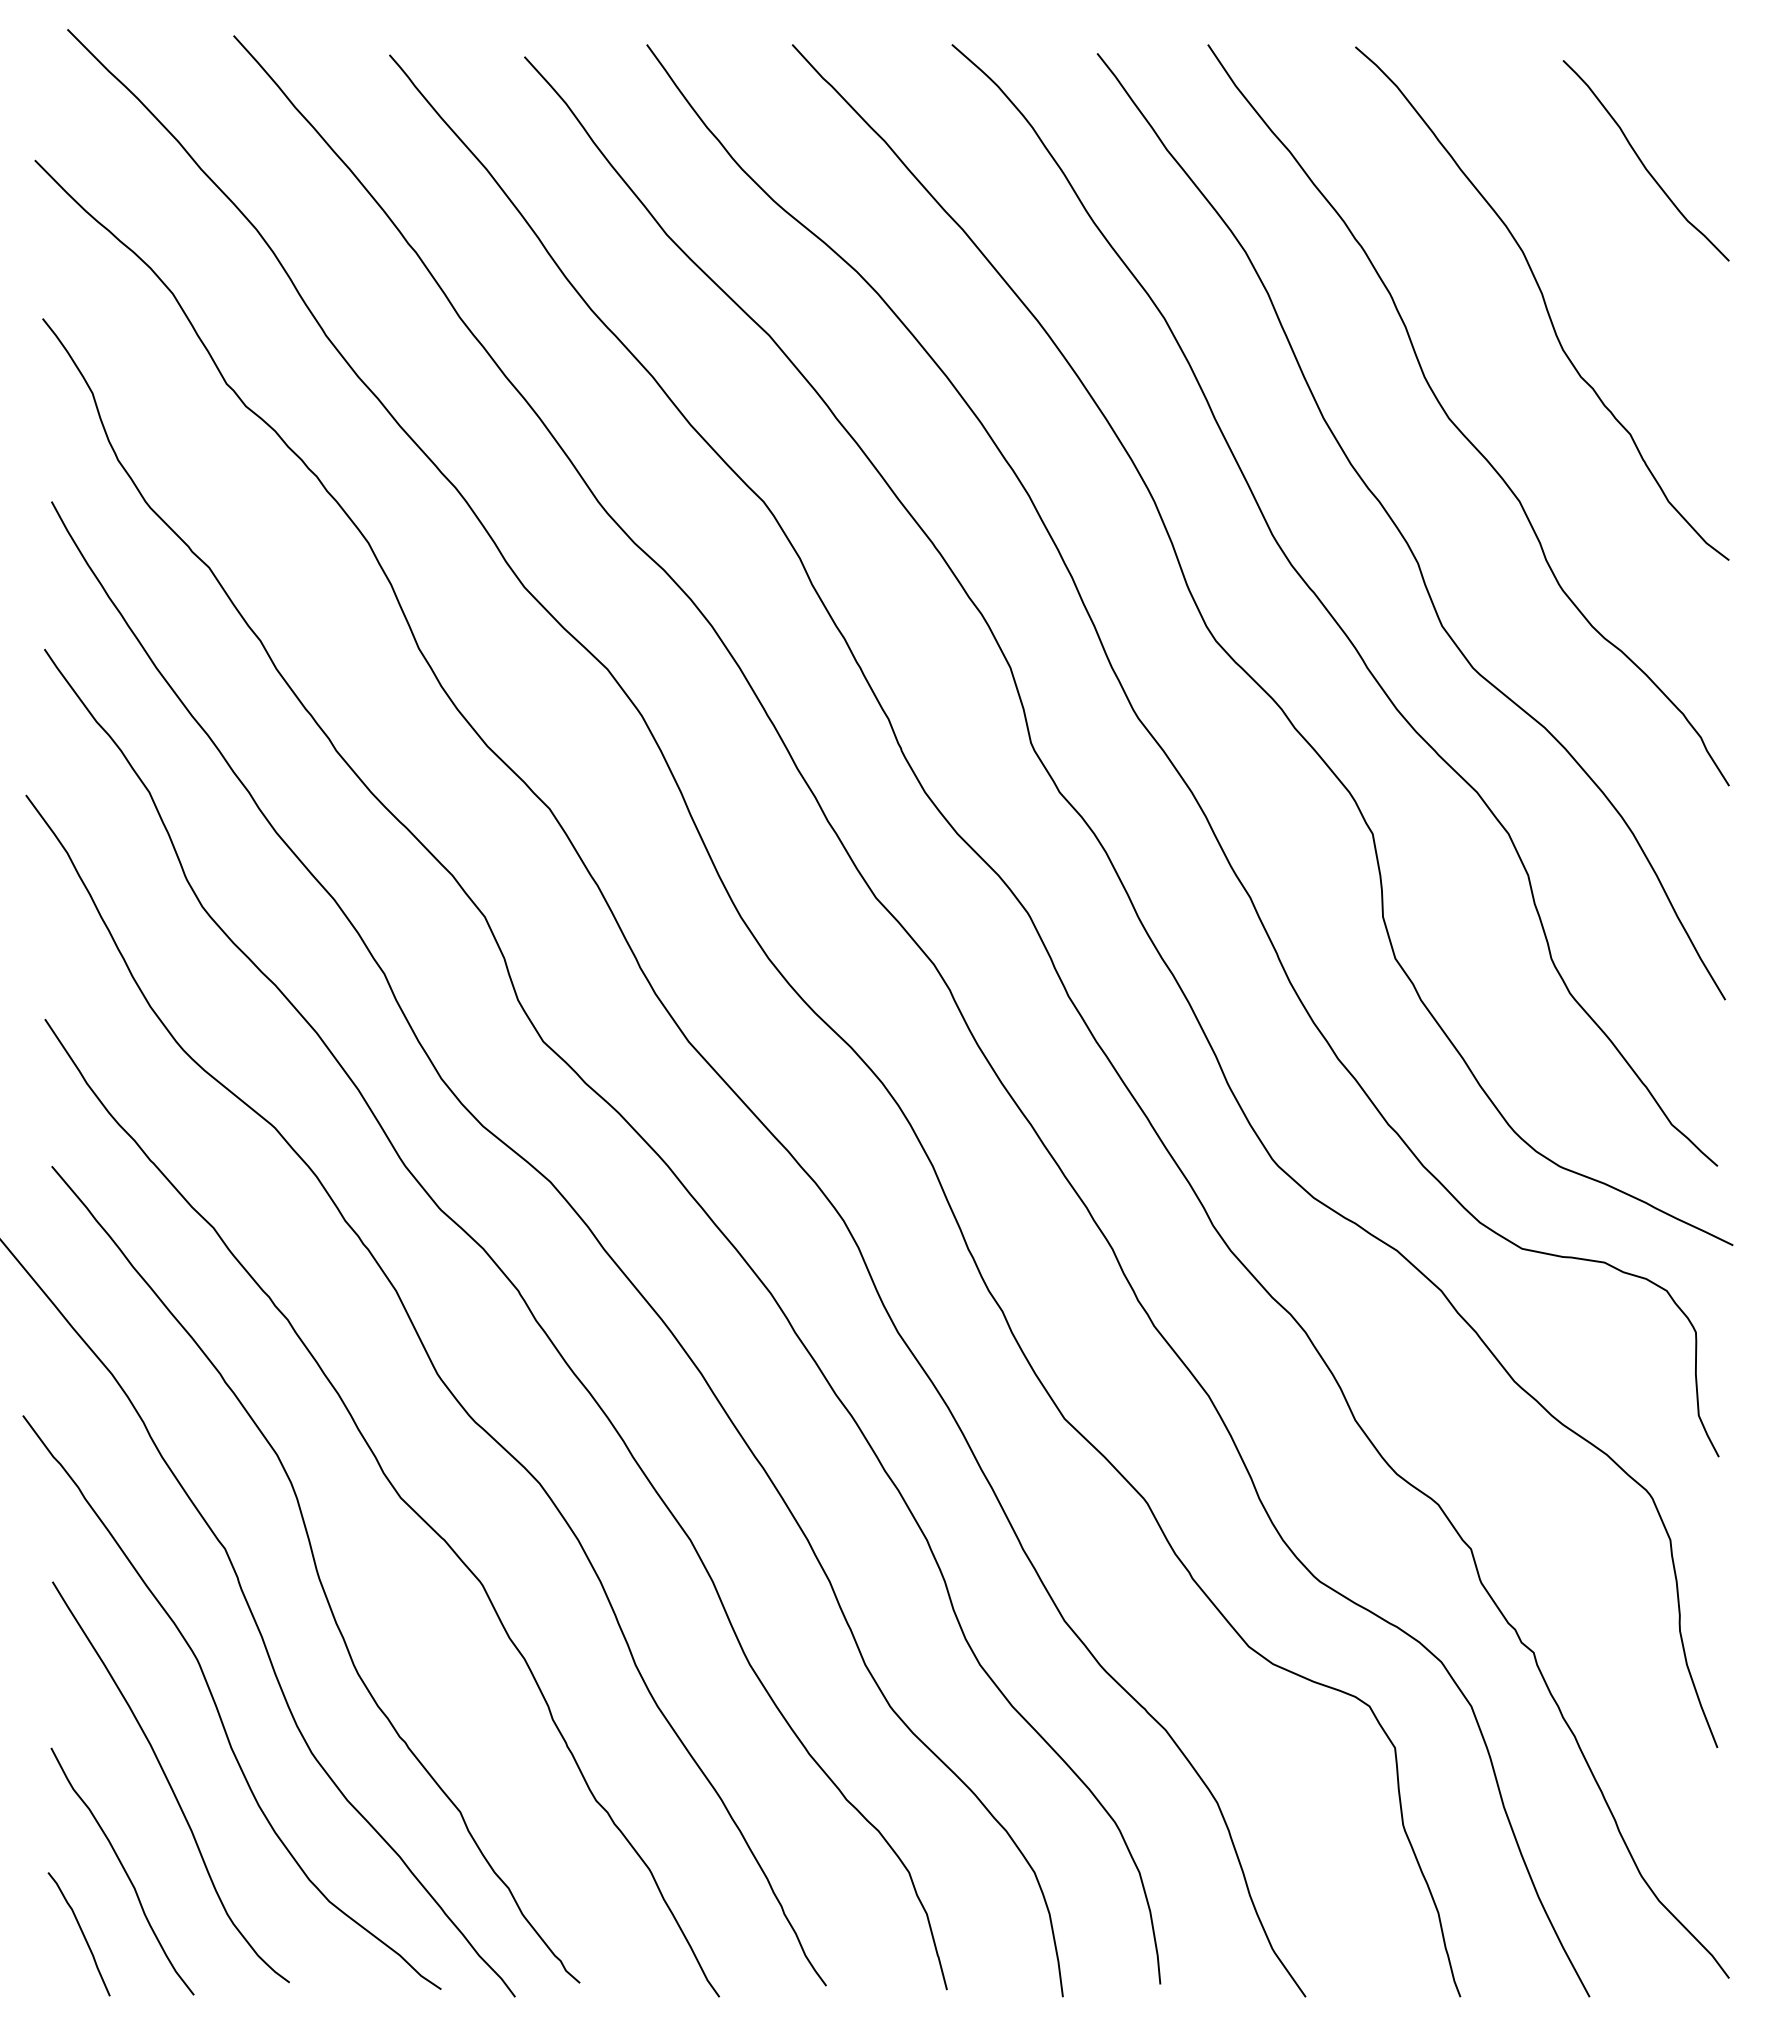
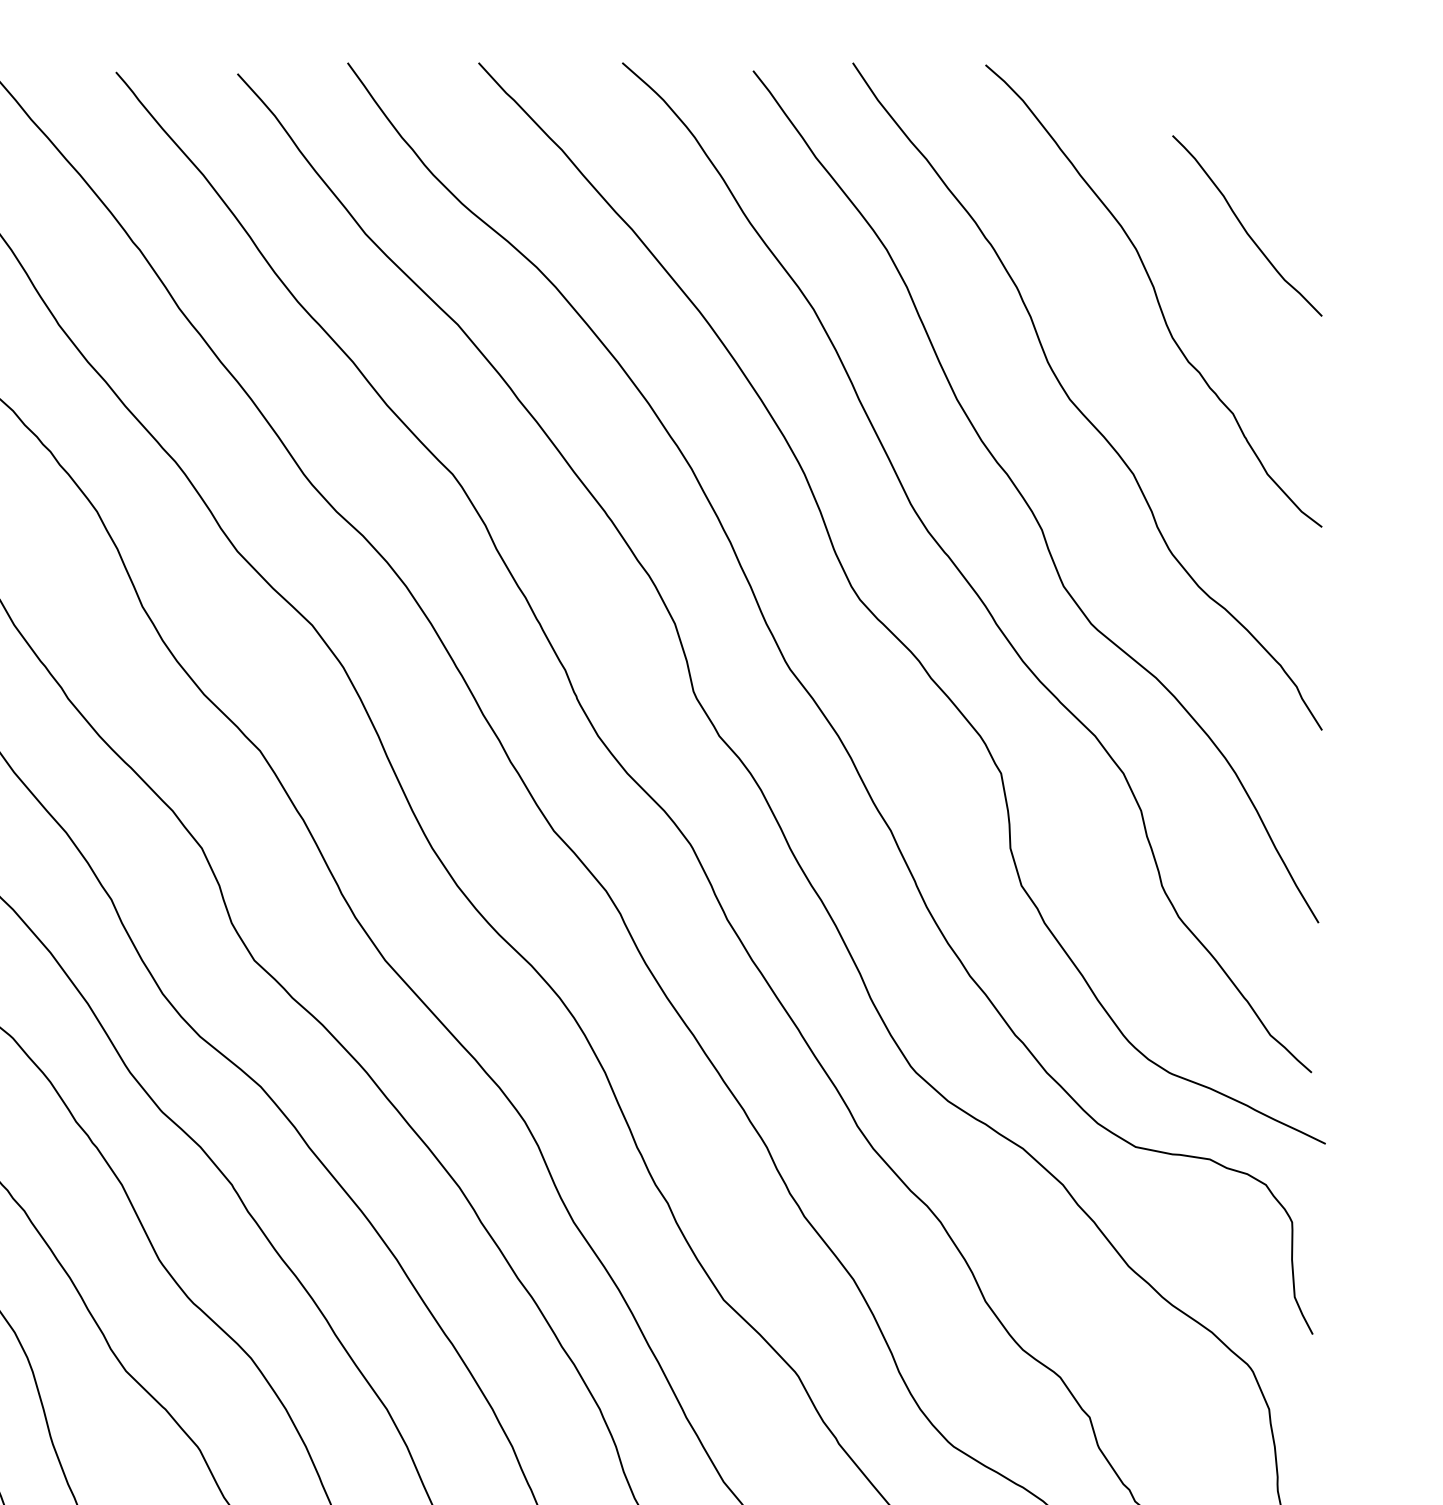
curve: (1642, 161) -> (1244, 226), moved

